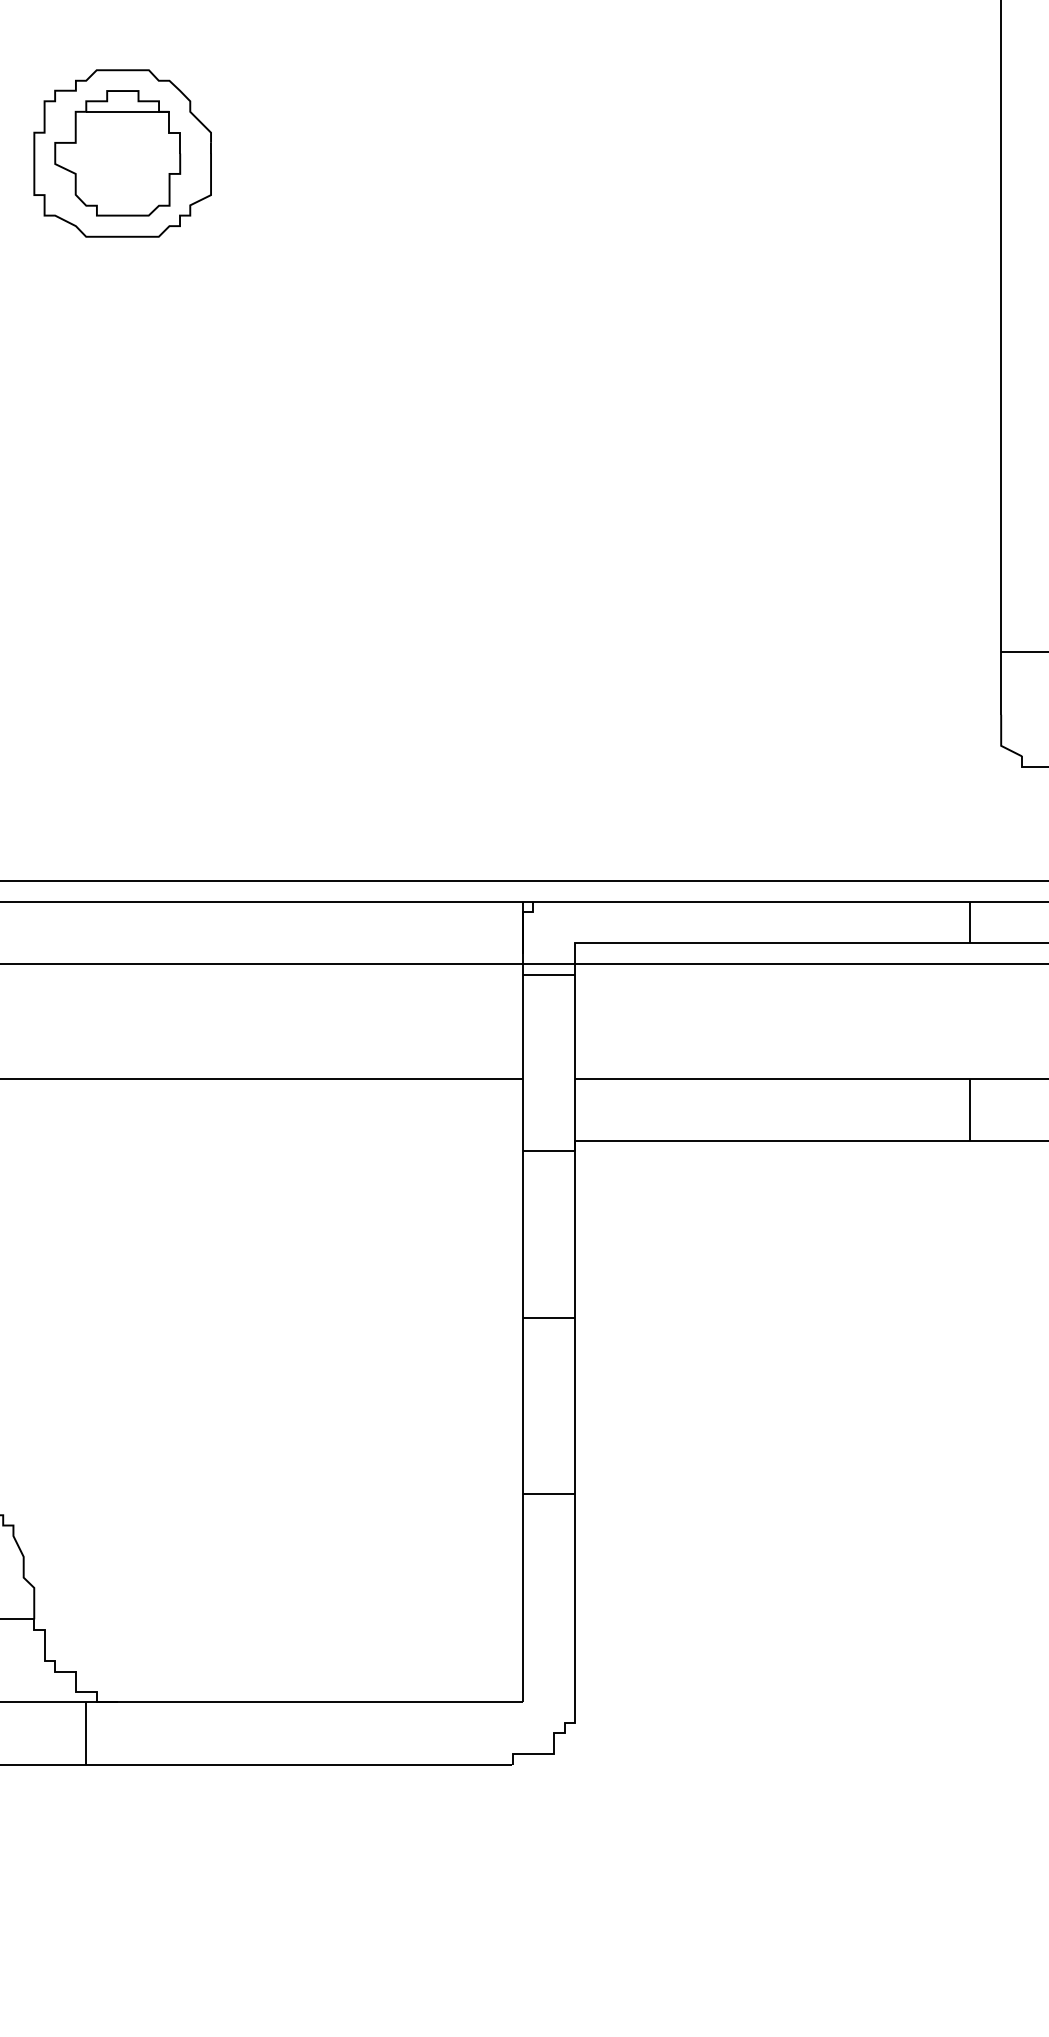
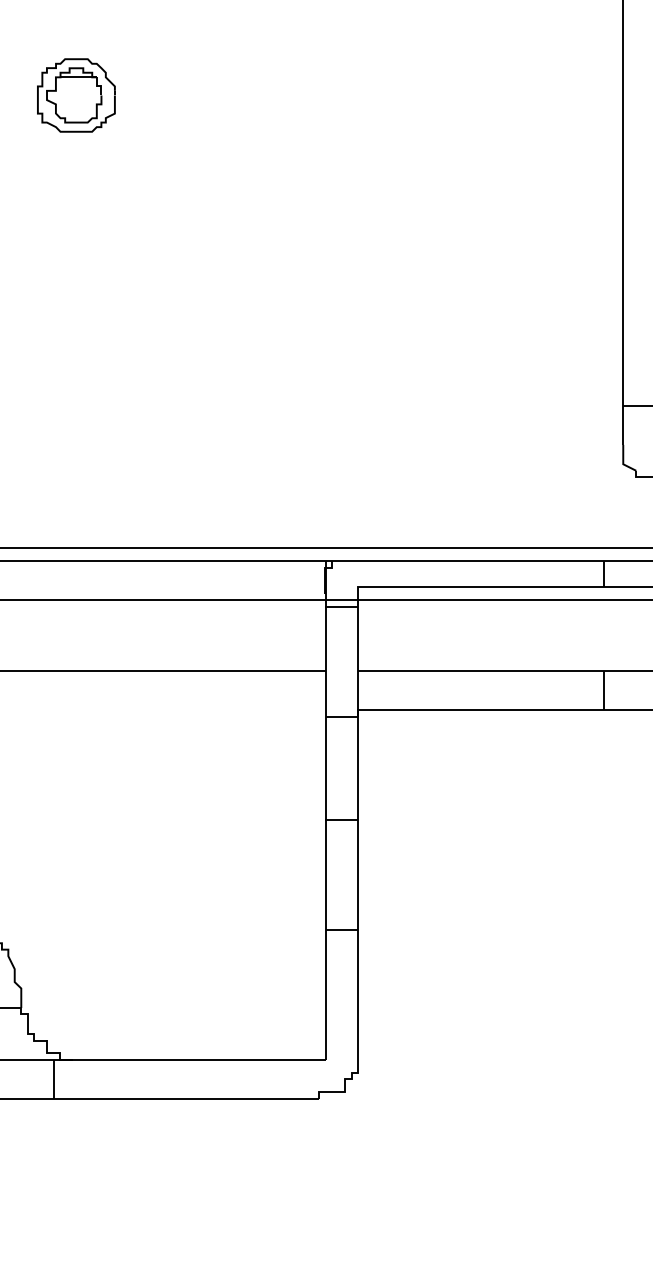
part: (122, 153) -> (76, 95), size x0.7

